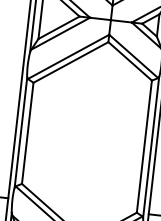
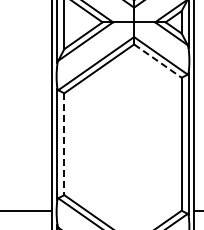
line: (130, 61) -> (158, 61), solid -> dashed
line: (27, 133) -> (64, 144), solid -> dashed

